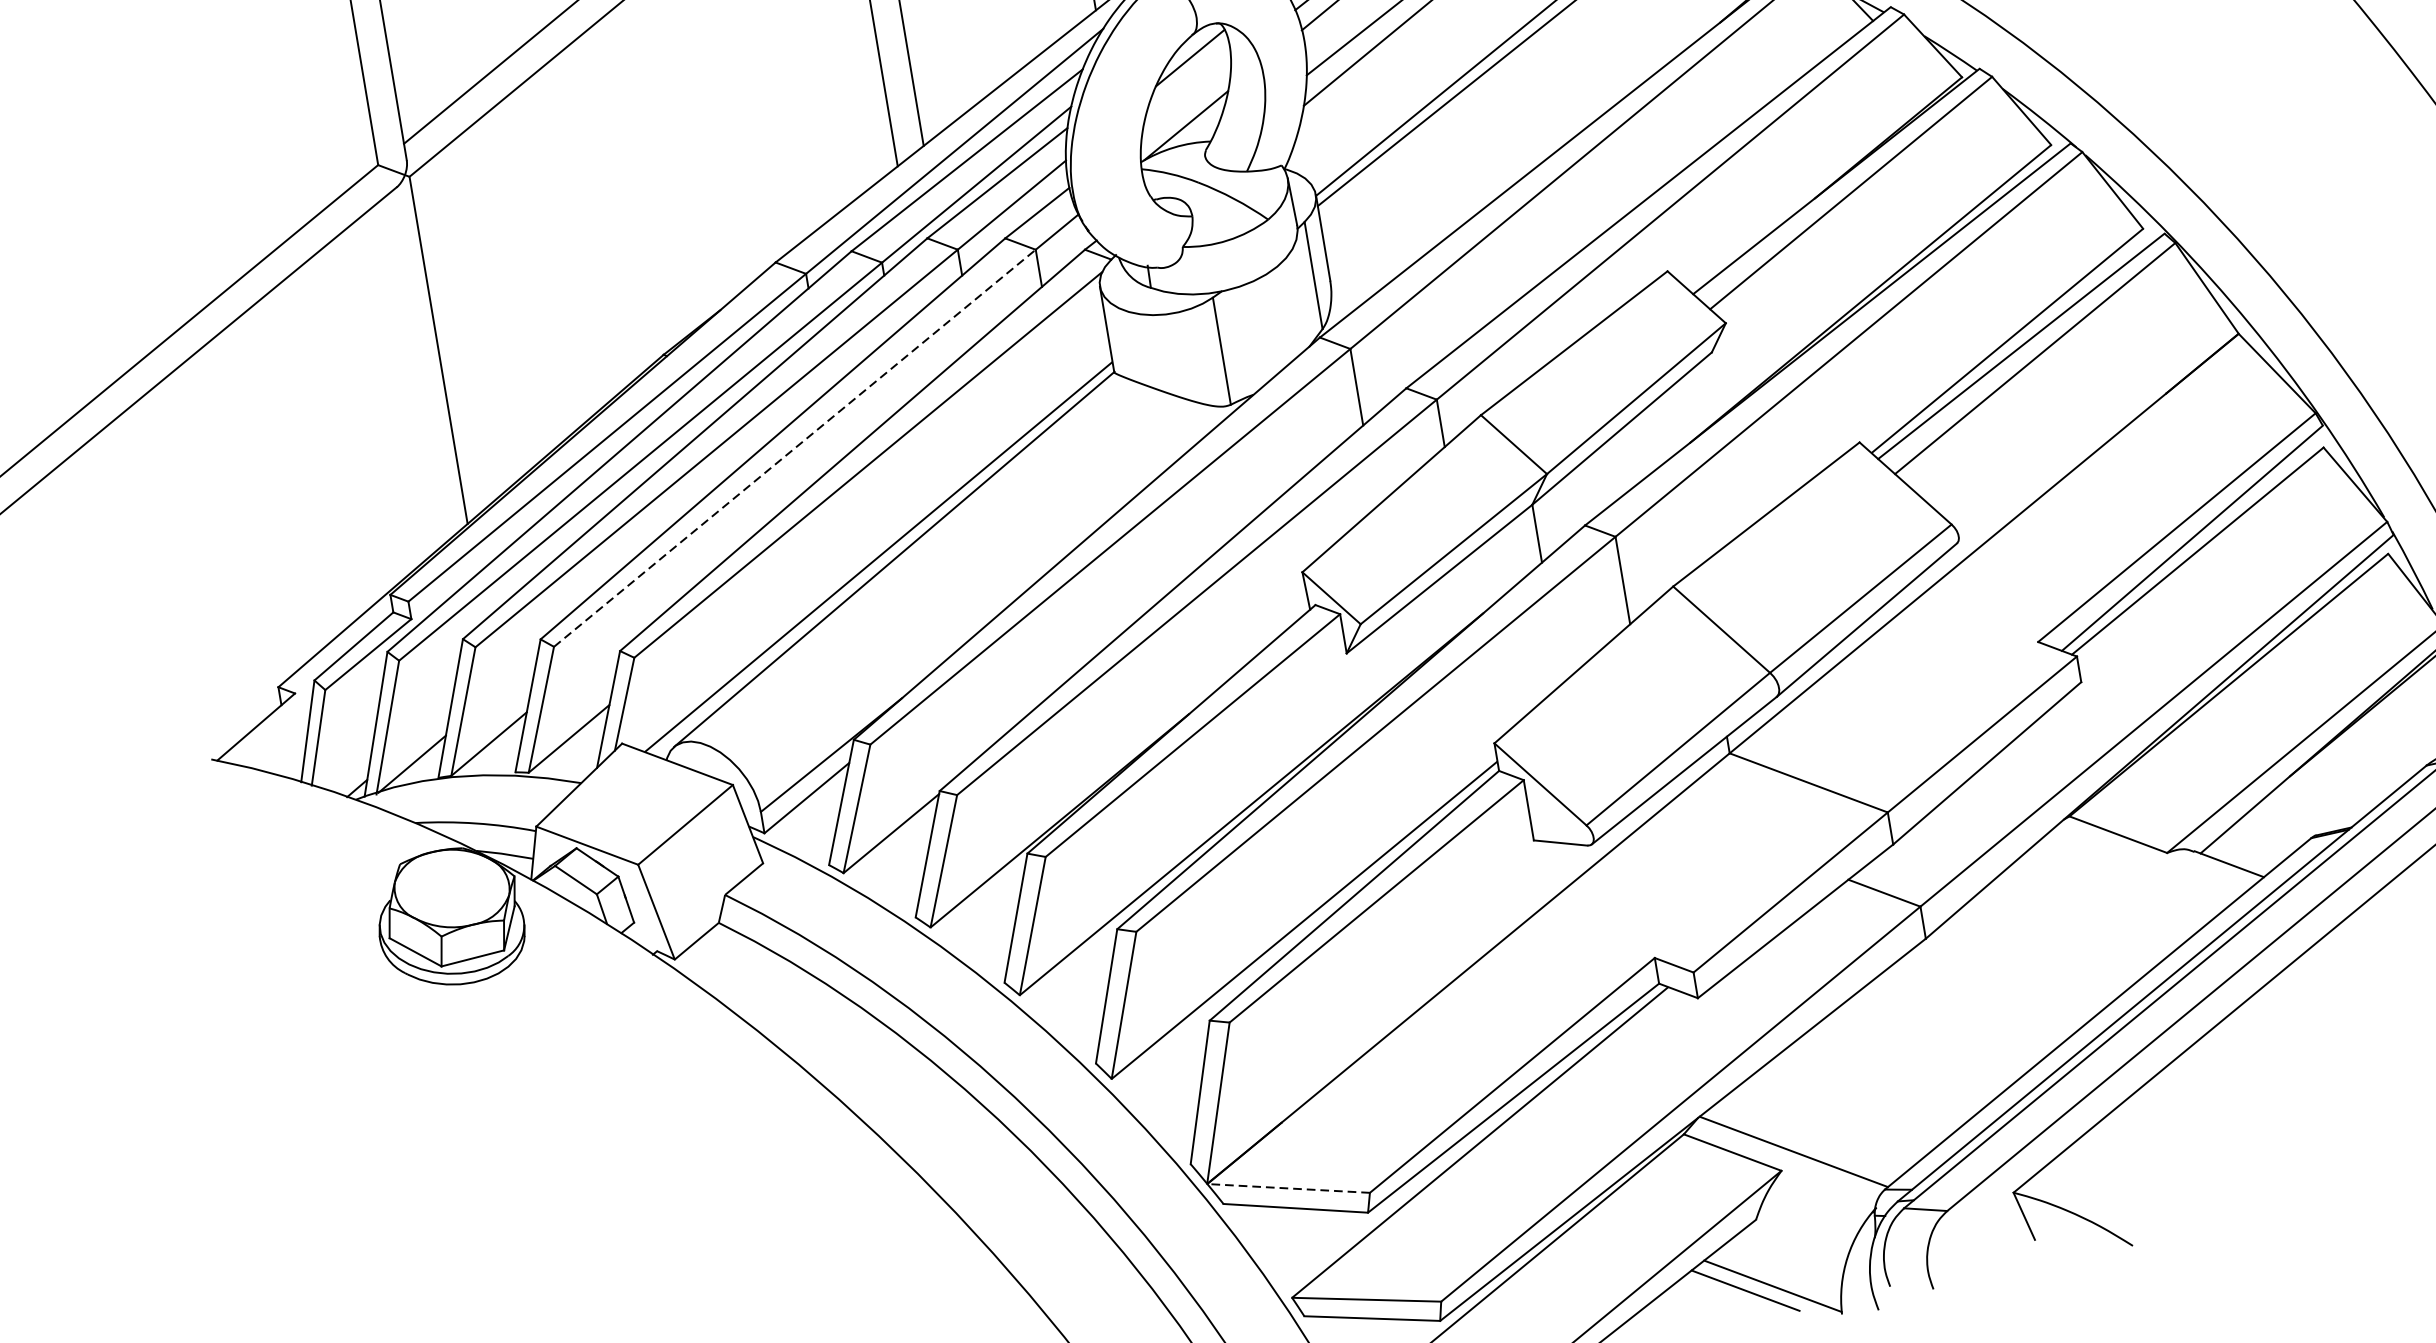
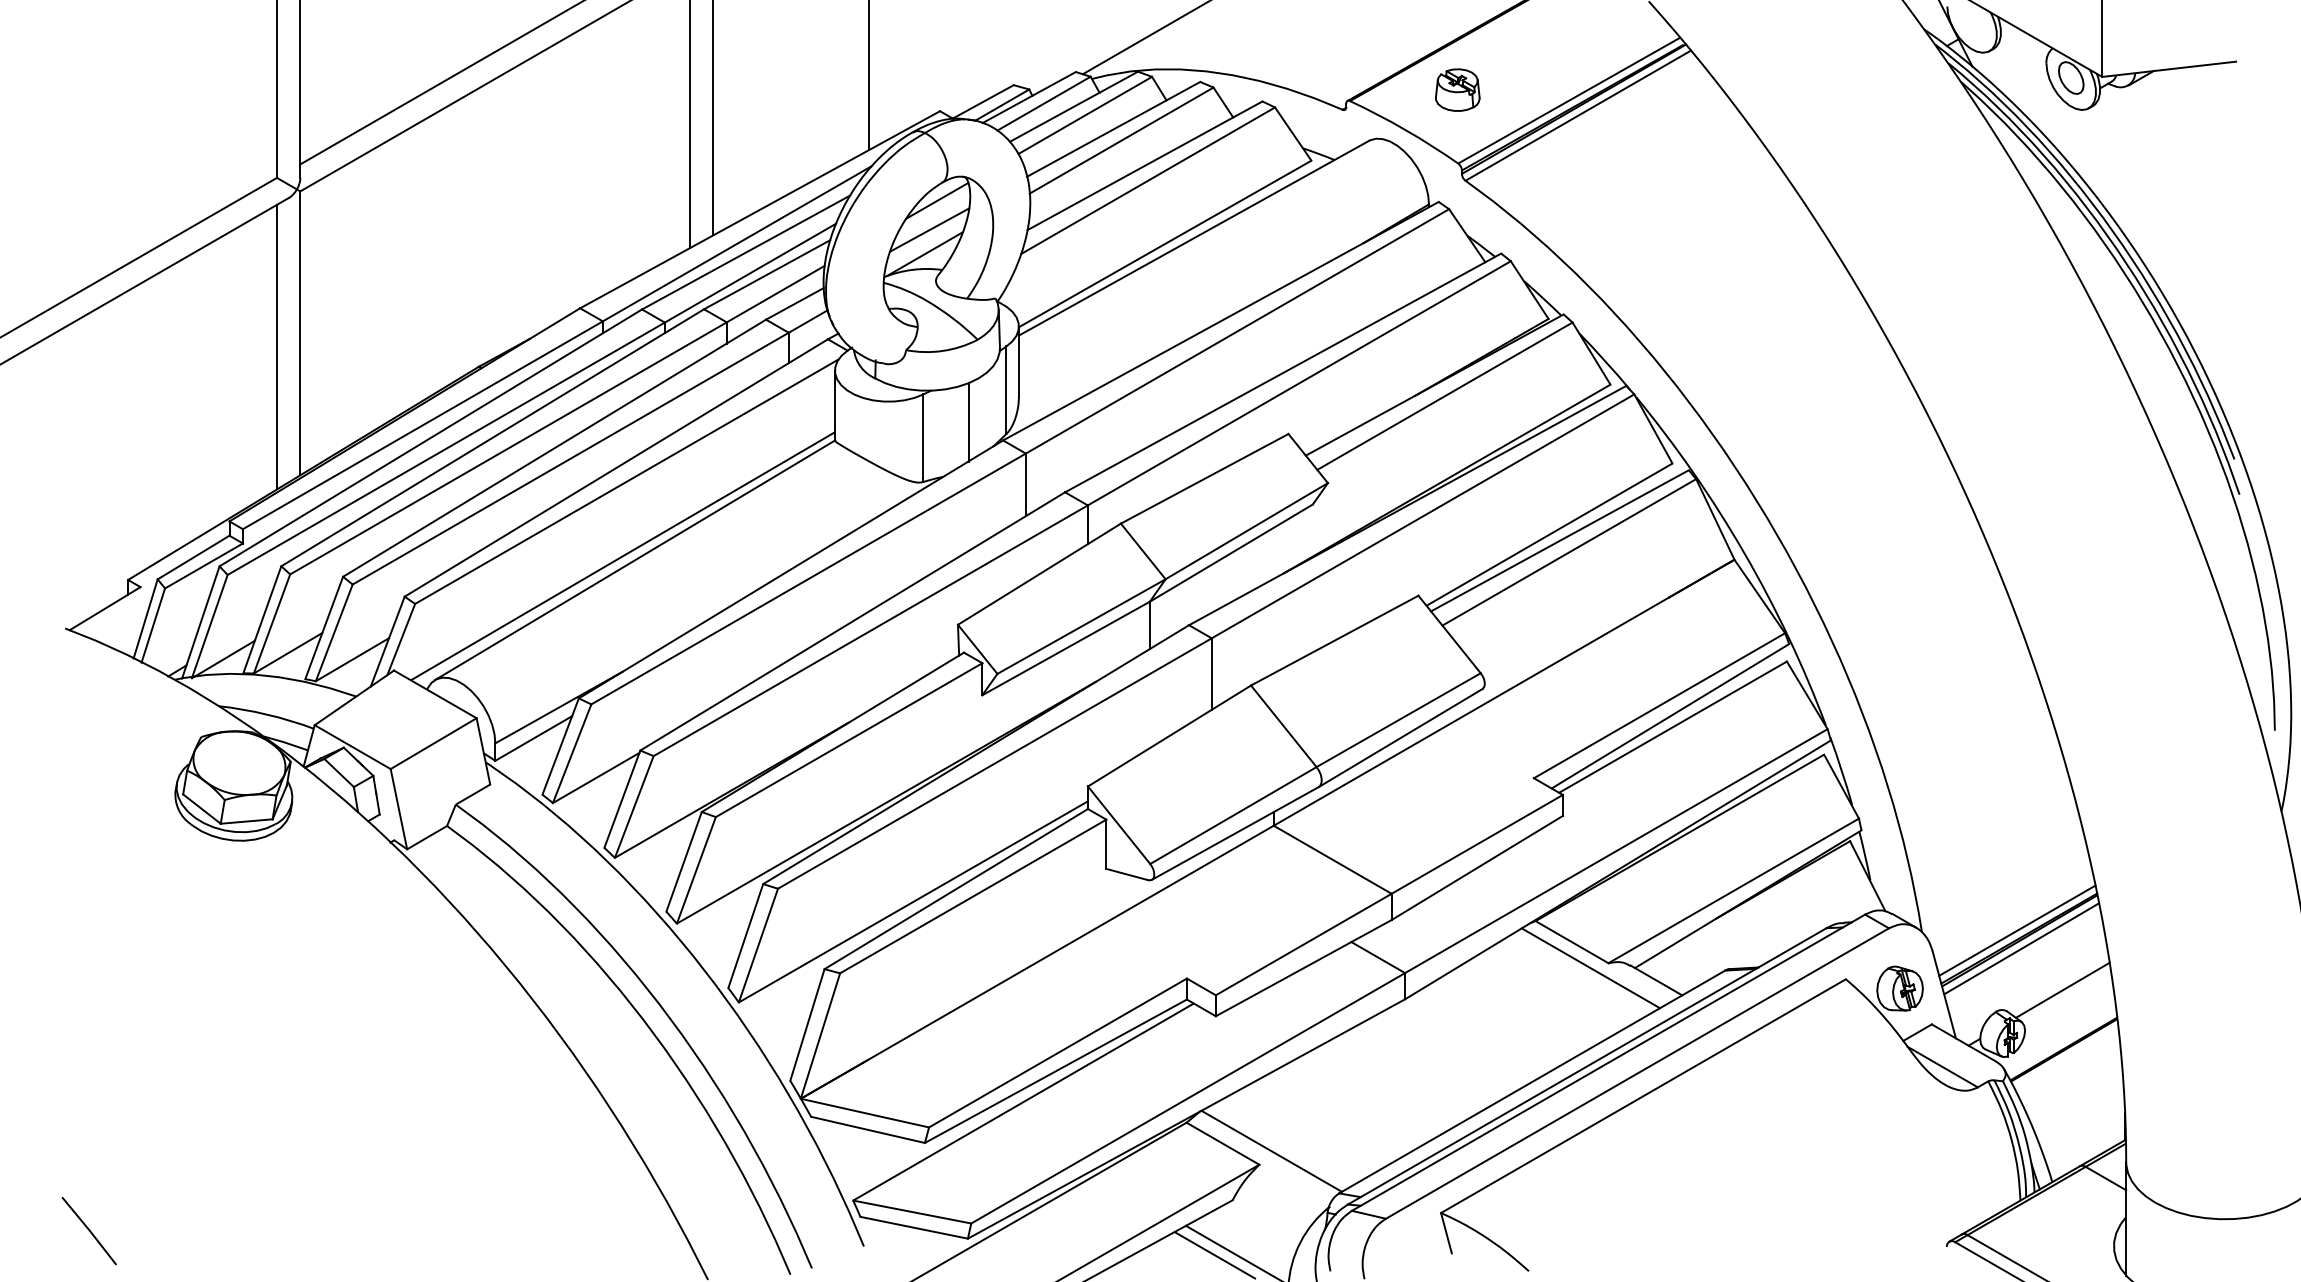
line: (1186, 94) -> (929, 229), added
line: (1273, 322) -> (968, 422), added
line: (413, 371) -> (277, 346), added
line: (794, 448) -> (570, 458), dashed -> solid
line: (2146, 863) -> (1590, 968), added
line: (1289, 1188) -> (865, 1113), dashed -> solid

